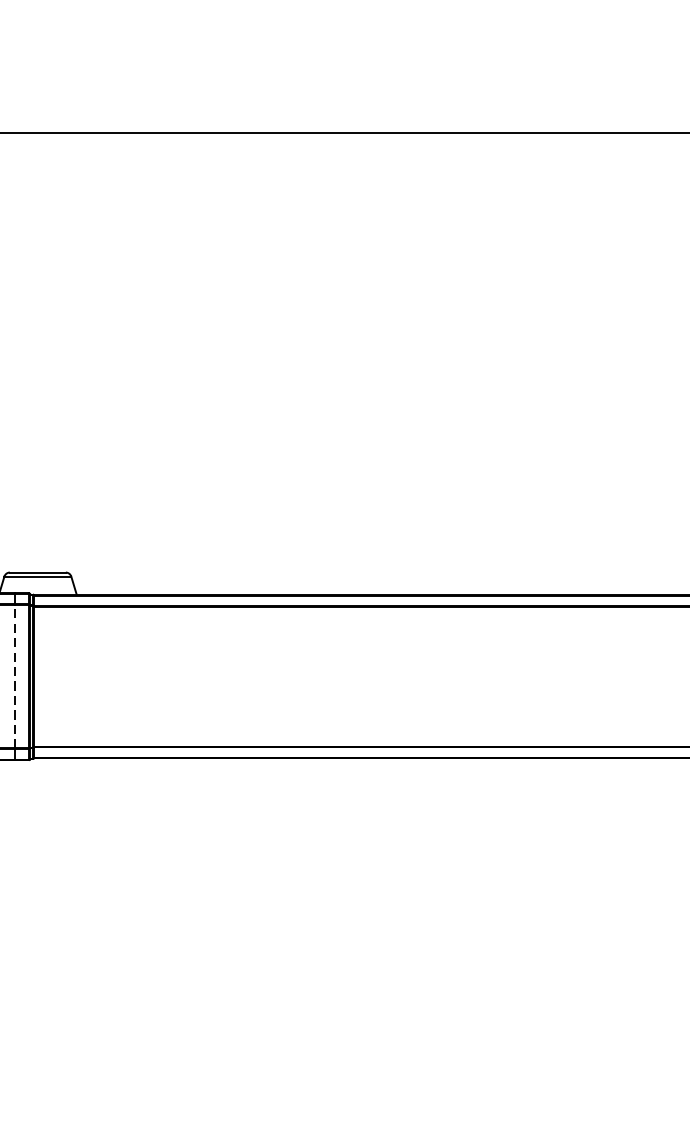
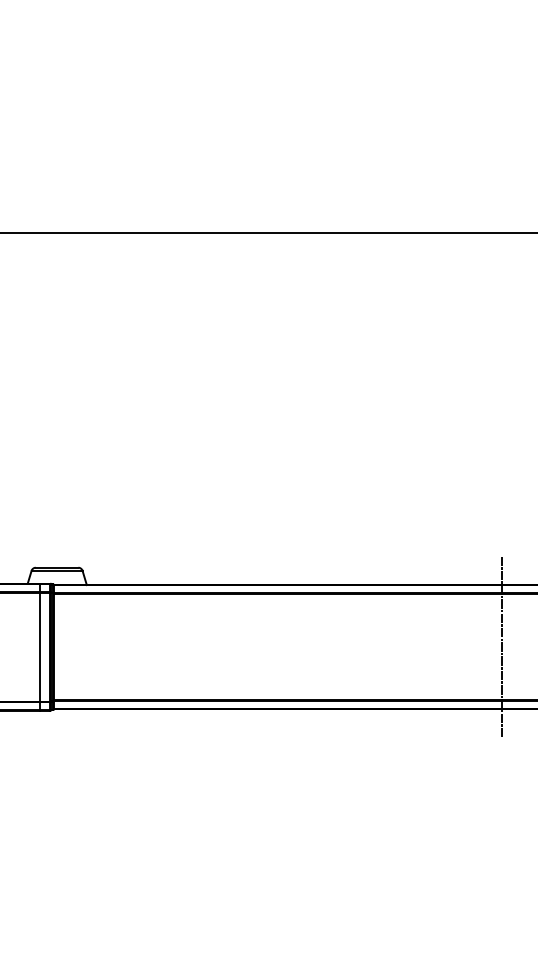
line: (621, 675) -> (501, 646), added
line: (14, 677) -> (39, 647), dashed -> solid

